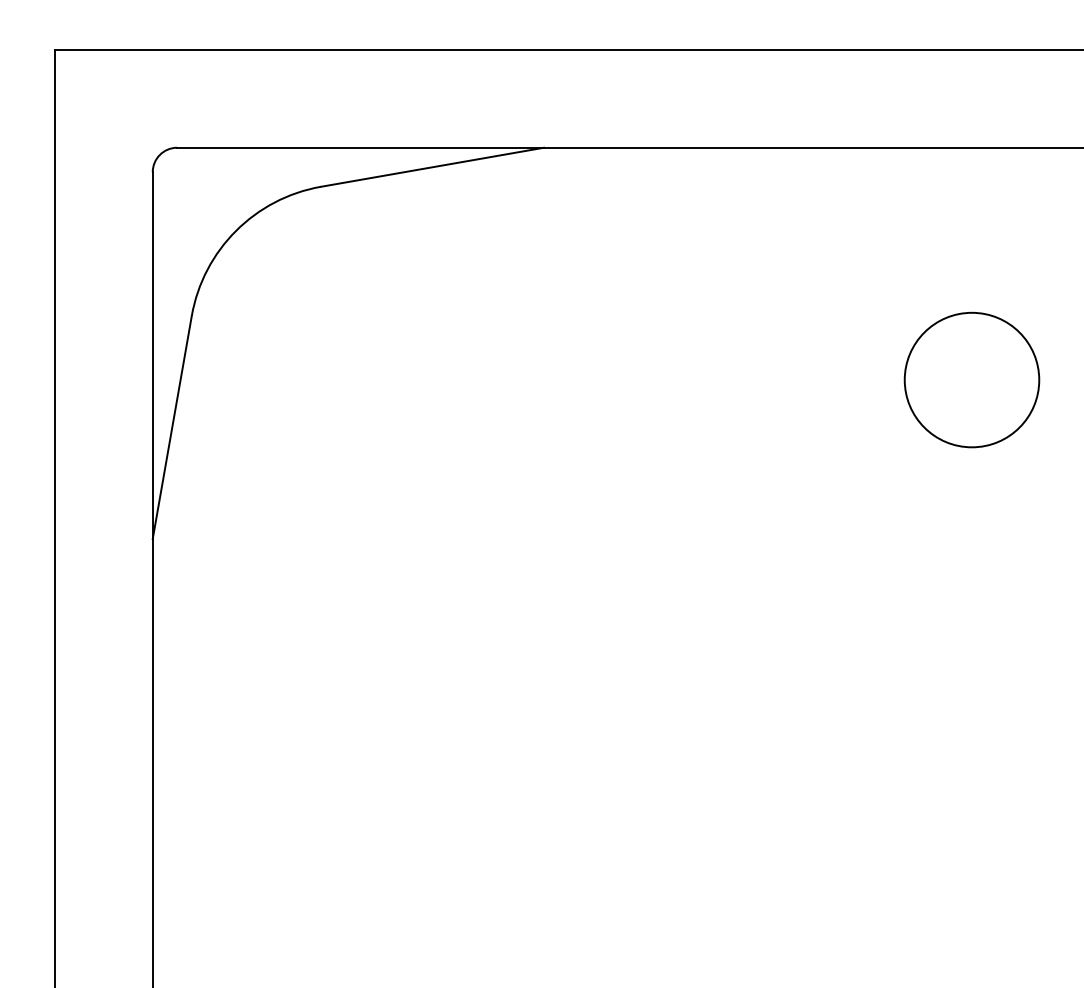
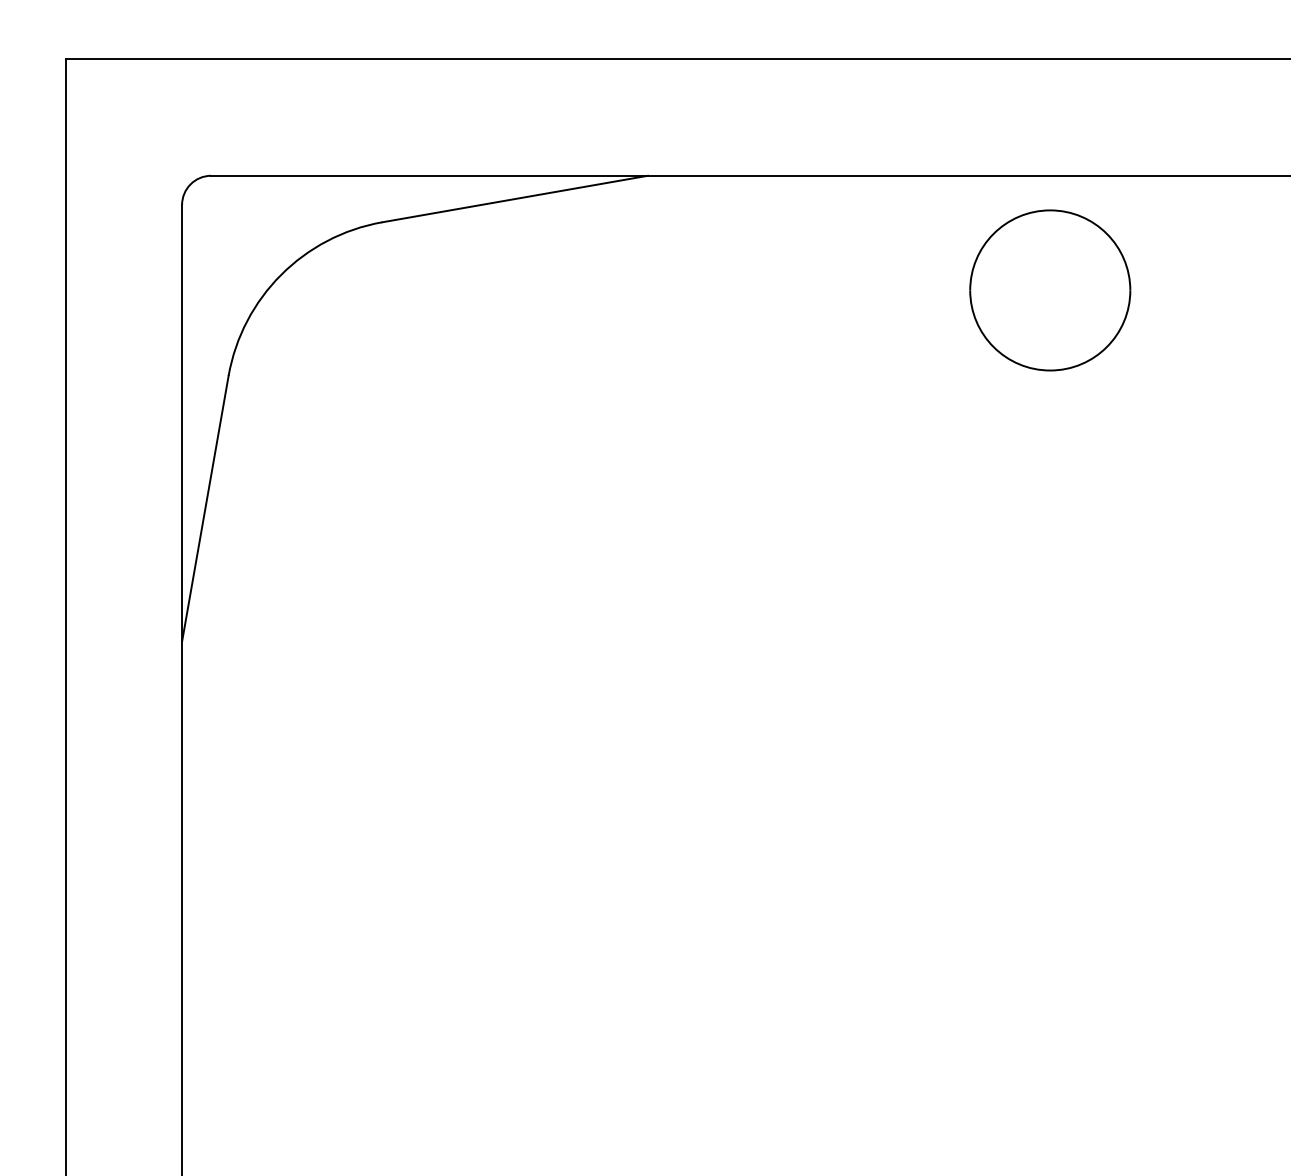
part: (971, 379) -> (1049, 289), moved

